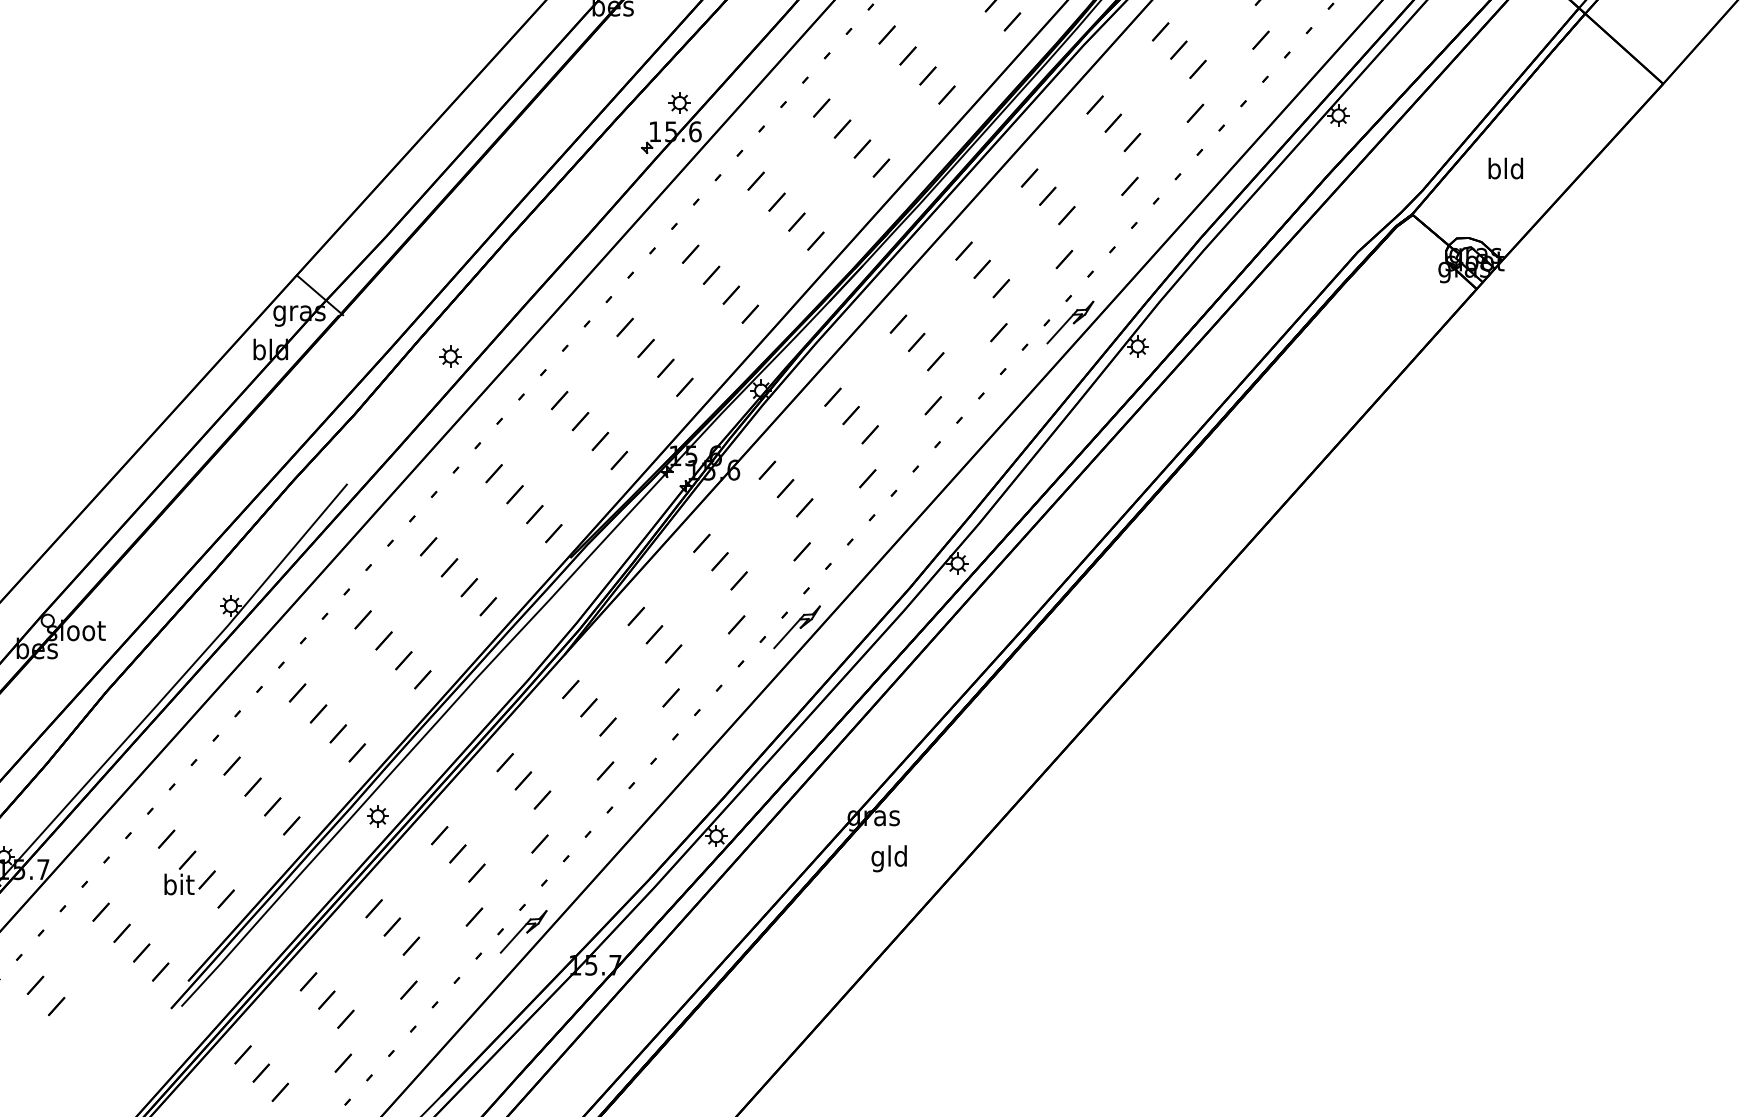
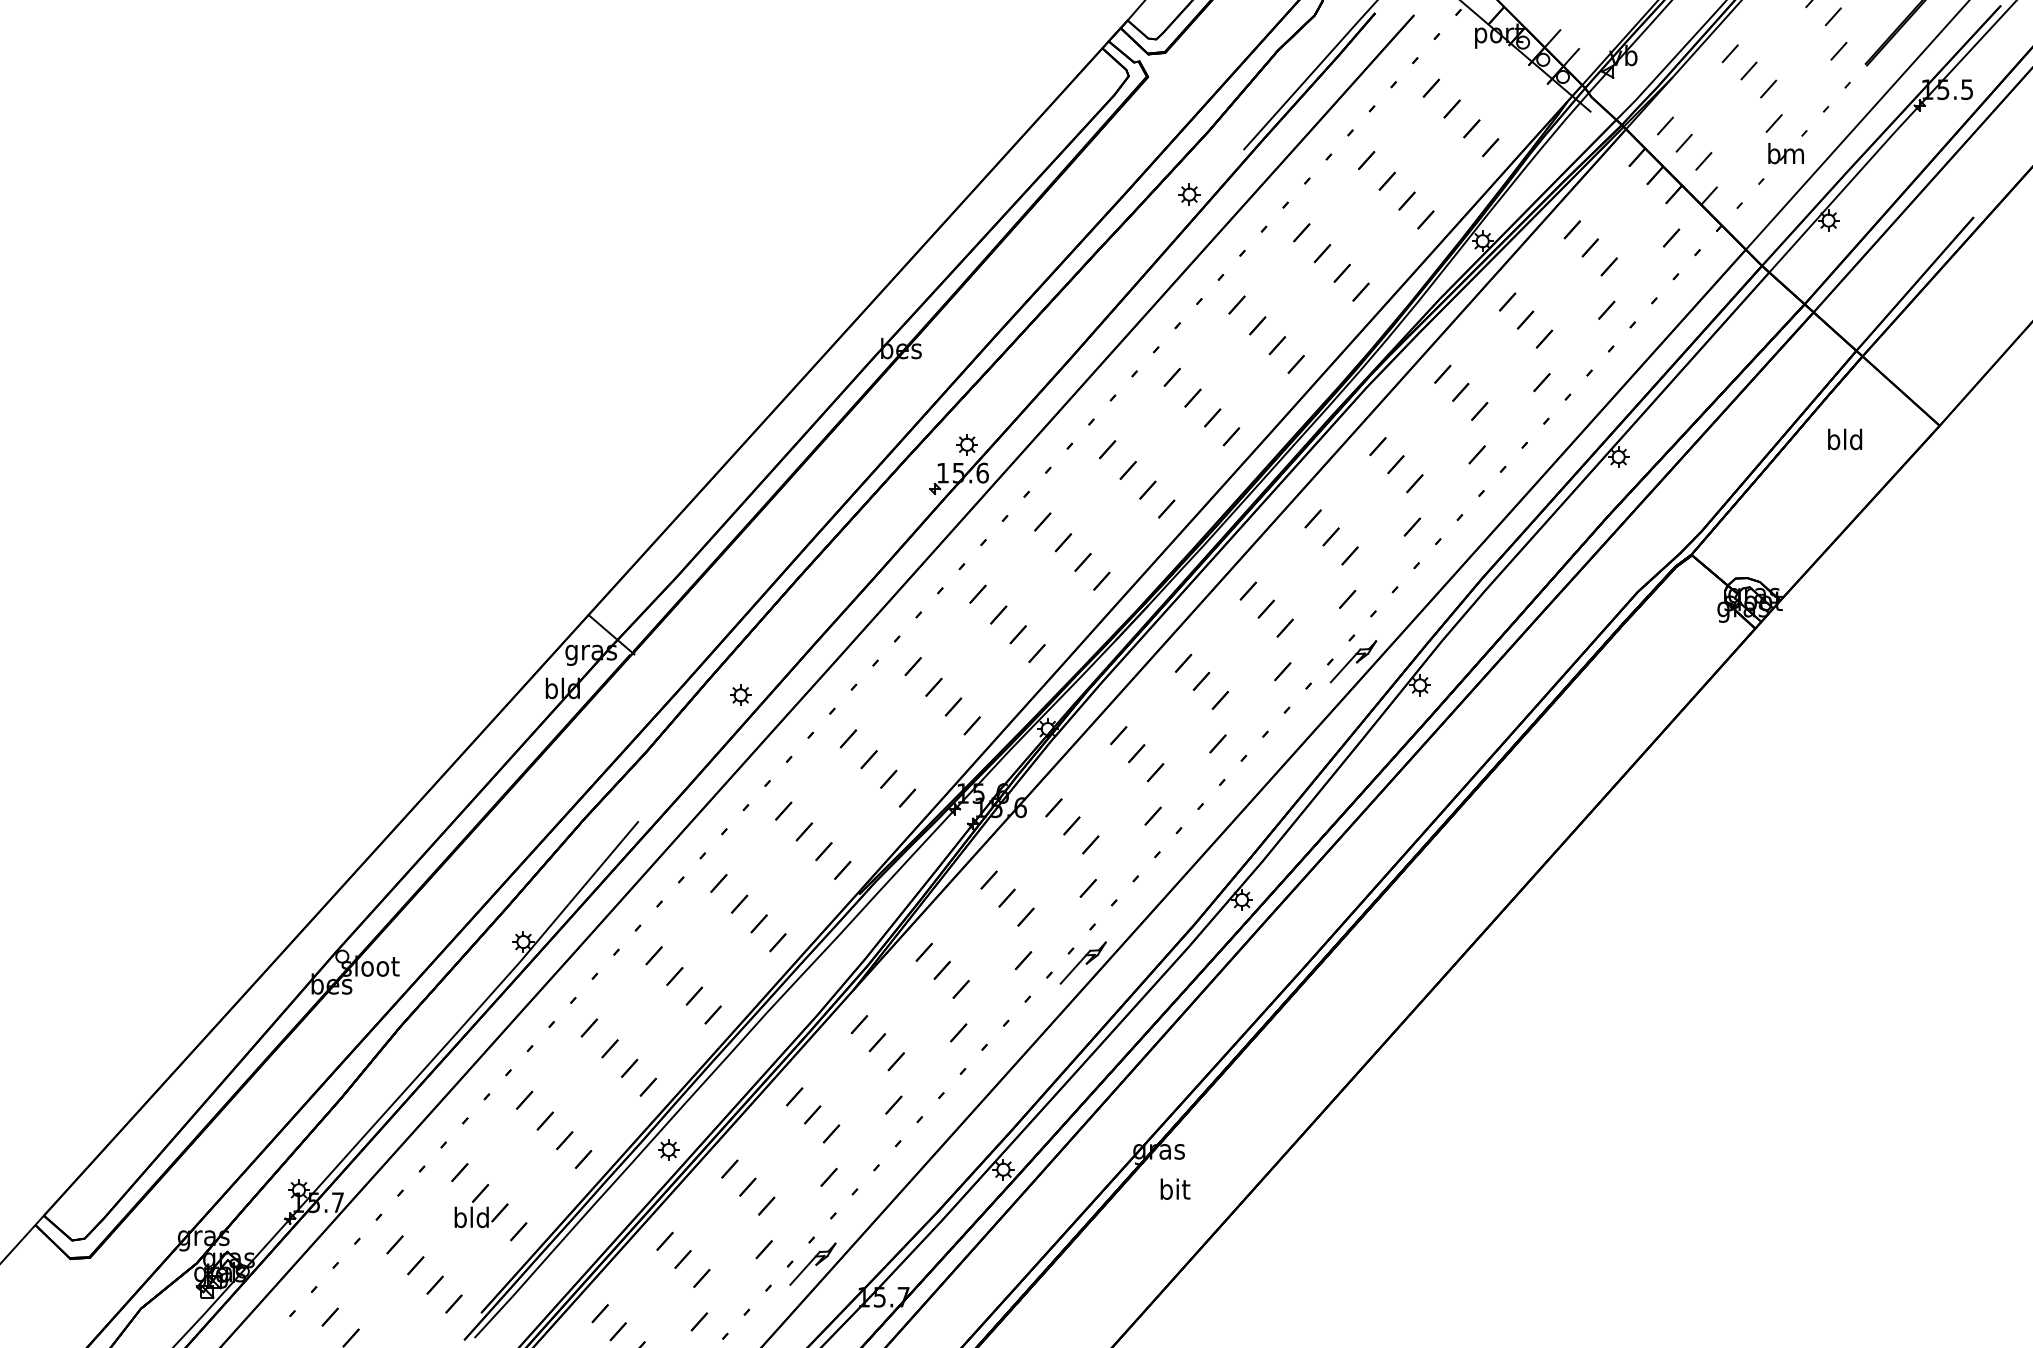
text: (1506, 168) -> (1845, 439), moved
text: (888, 858) -> (1173, 1191), gld -> bit
text: (178, 884) -> (471, 1217), bit -> bld

